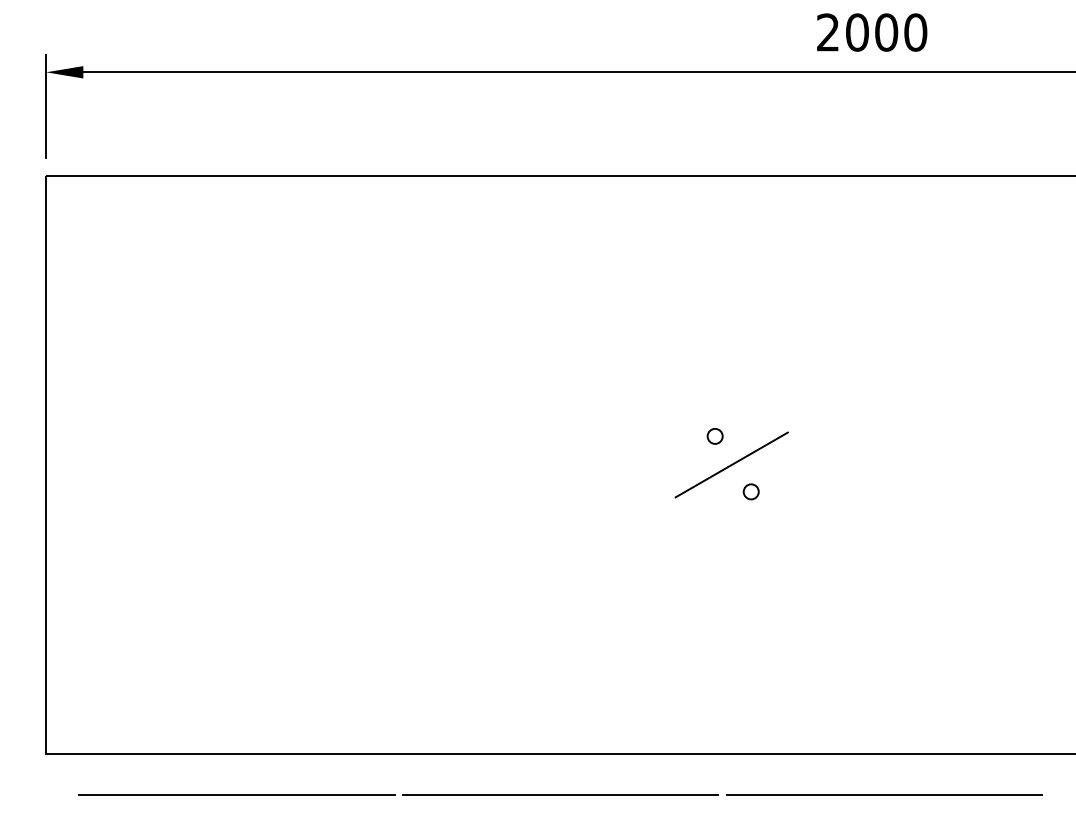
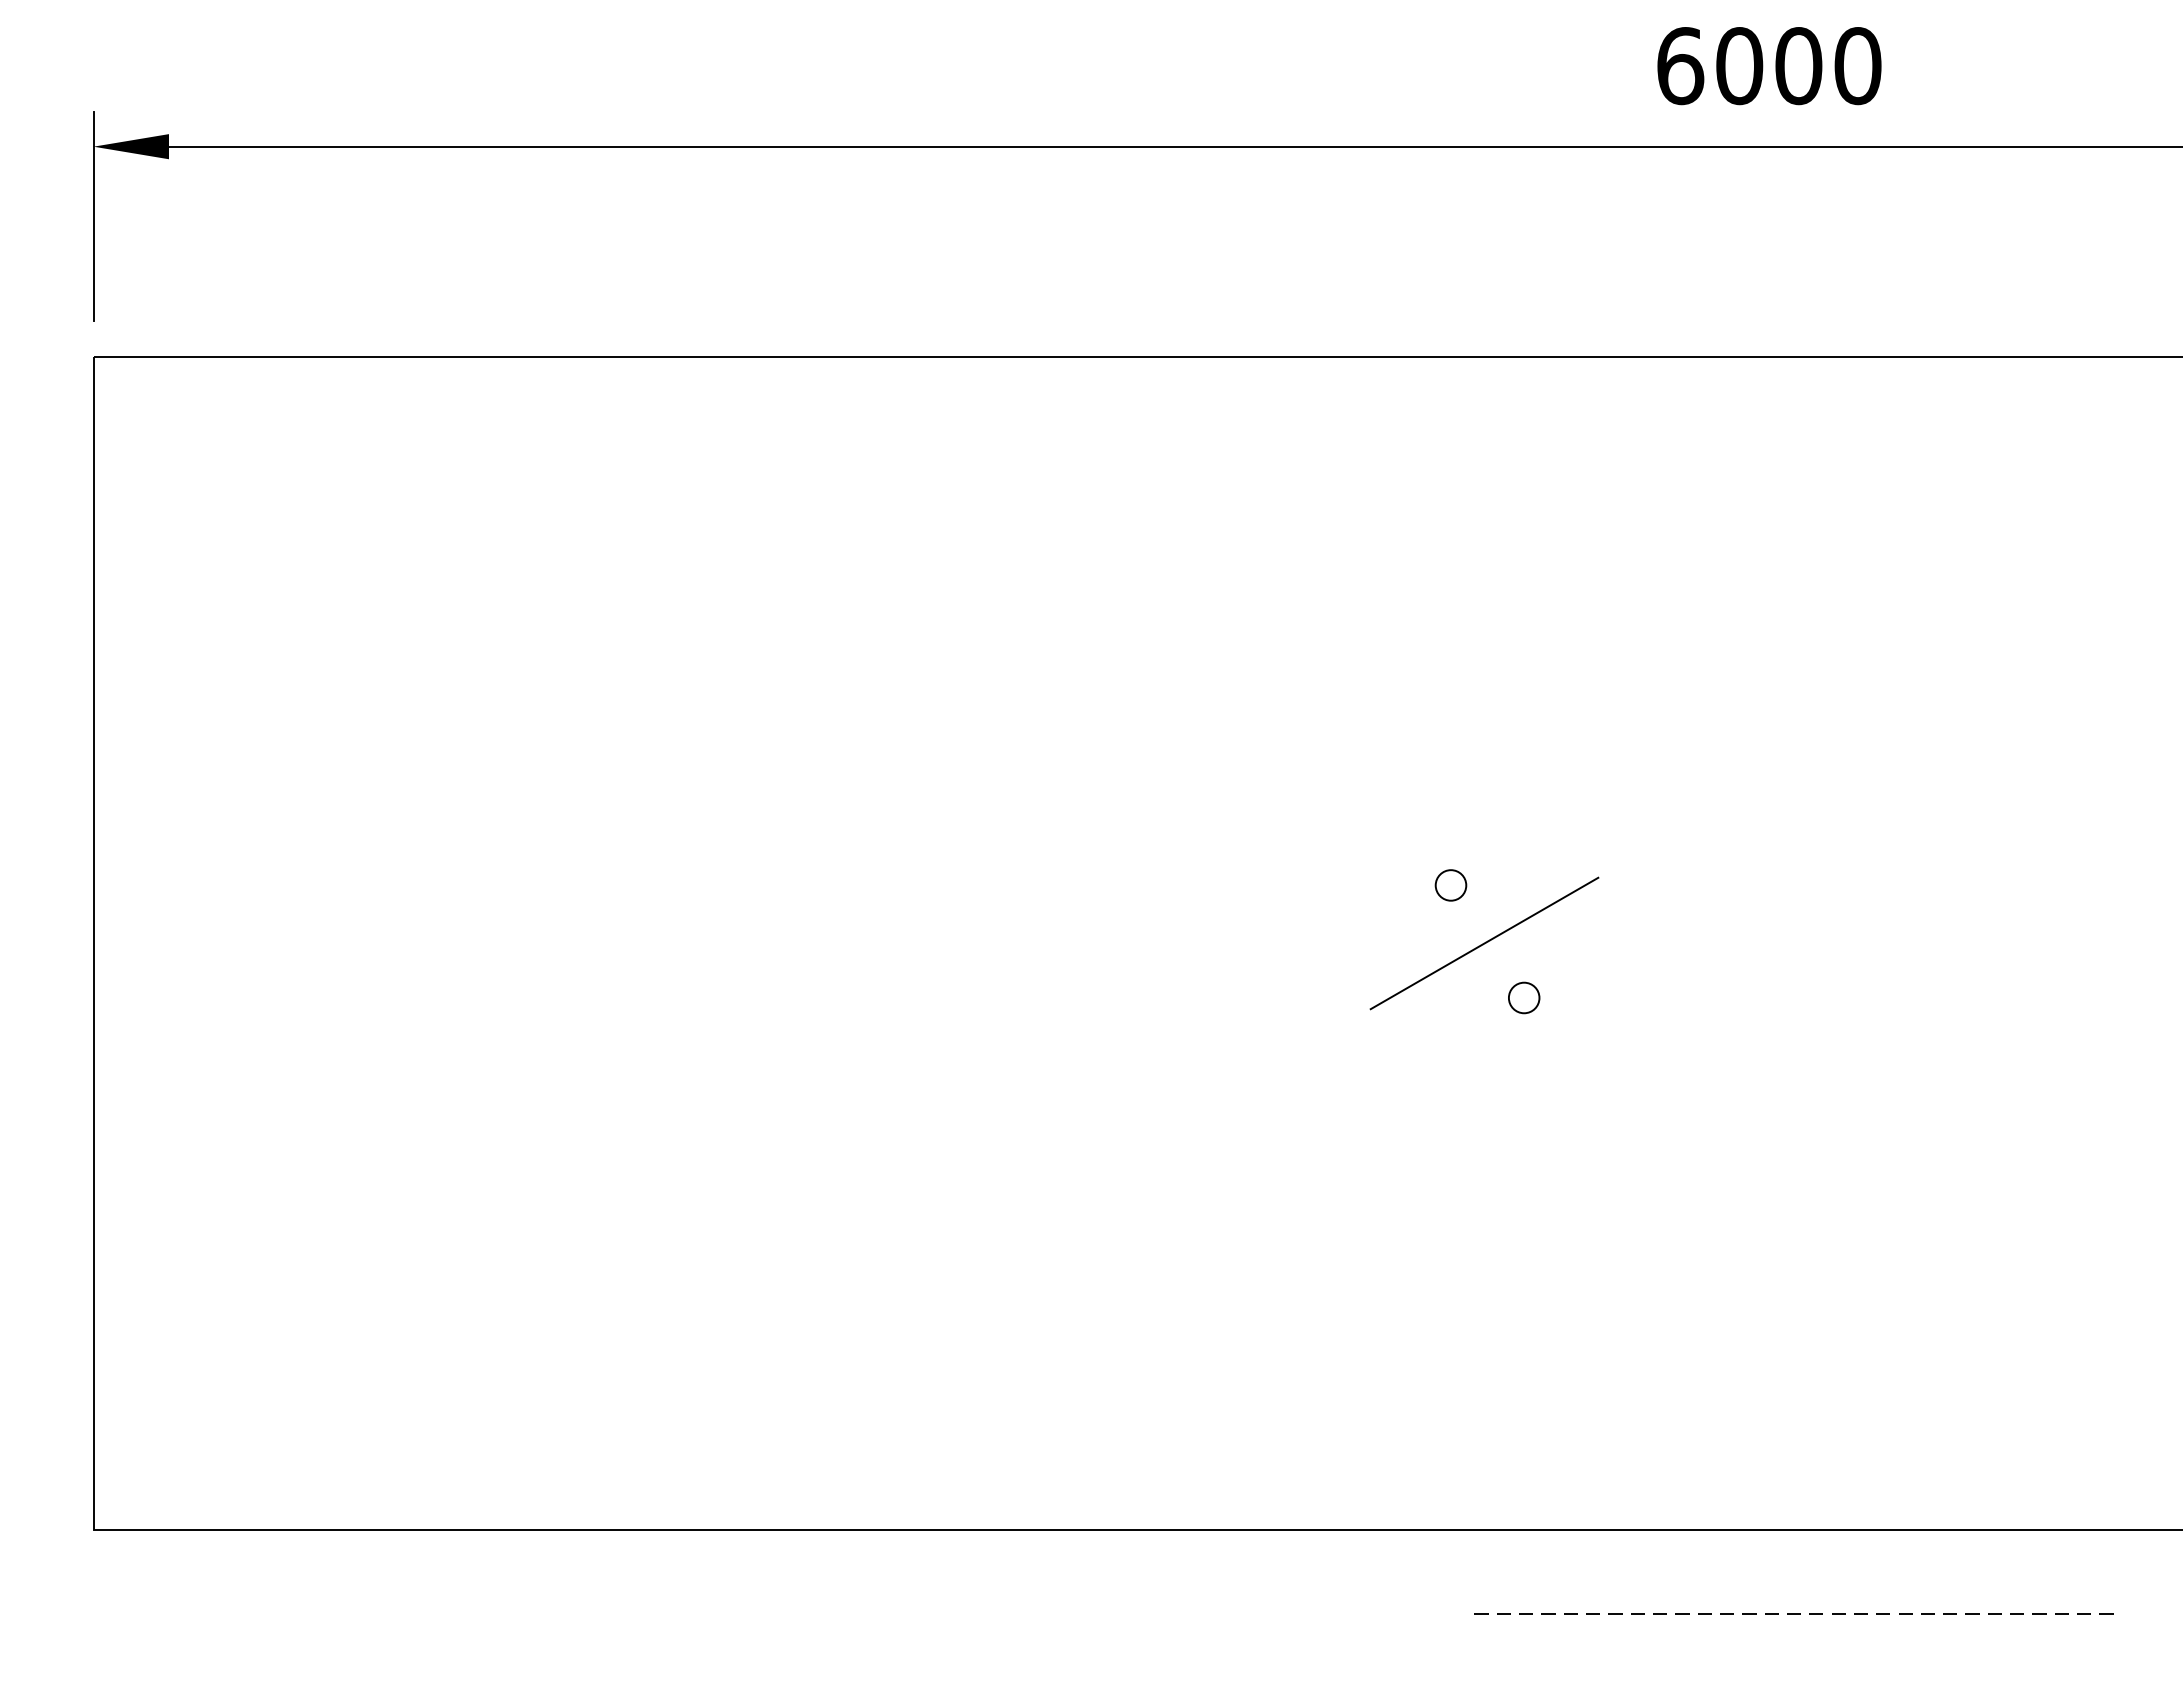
text: (828, 32) -> (1680, 65), 2000 -> 6000
line: (236, 795) -> (479, 1614), removed
line: (560, 795) -> (1137, 1614), removed
line: (884, 795) -> (1794, 1614), solid -> dashed

